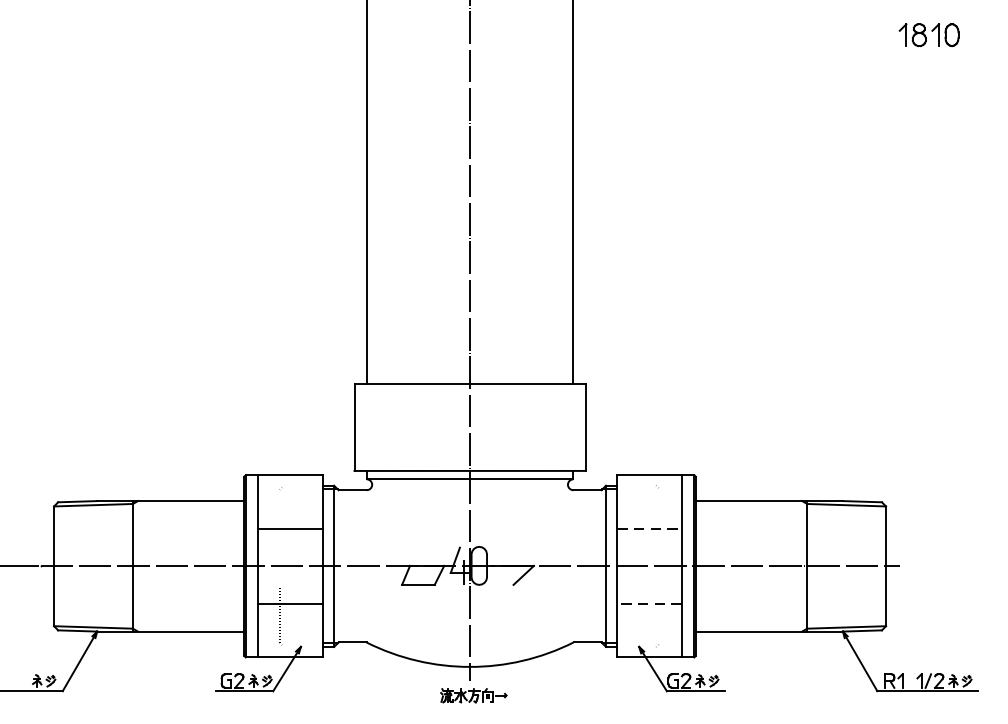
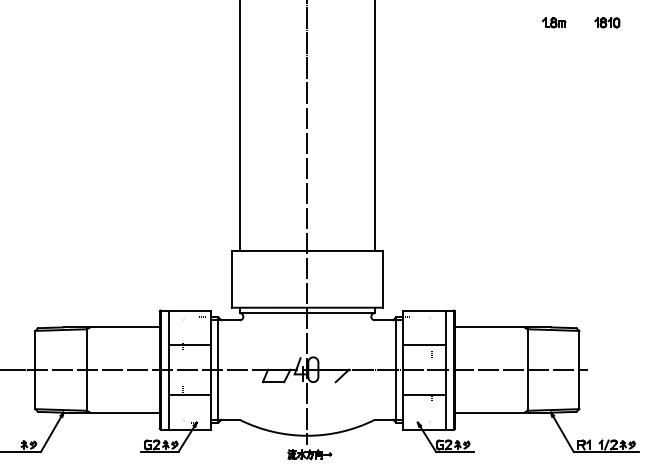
part: (846, 34) -> (553, 22), added
part: (929, 34) -> (607, 22), size x0.62
line: (650, 528) -> (425, 345), dashed -> solid
line: (649, 603) -> (424, 394), dashed -> solid

